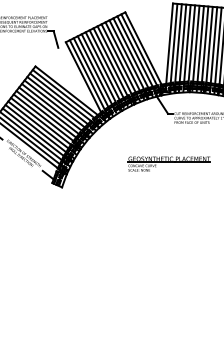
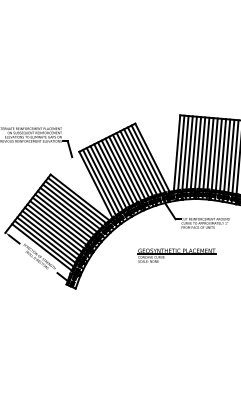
part: (169, 163) -> (176, 255), moved

